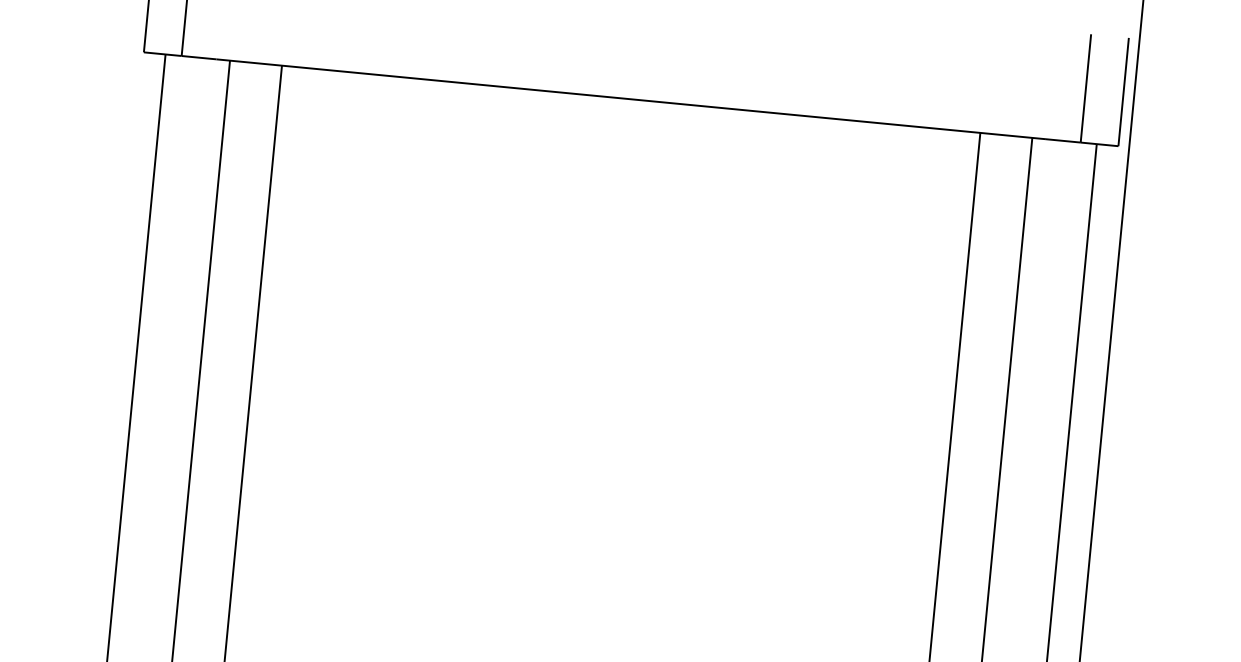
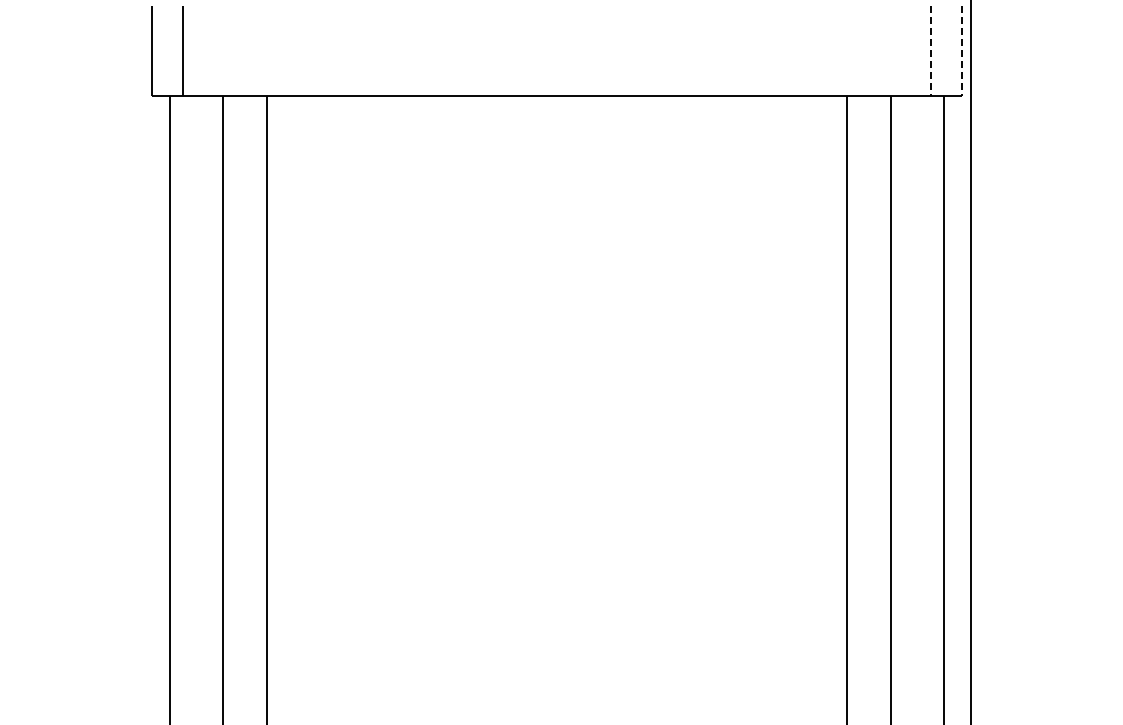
line: (1085, 89) -> (930, 51), solid -> dashed
line: (1124, 92) -> (962, 51), solid -> dashed

